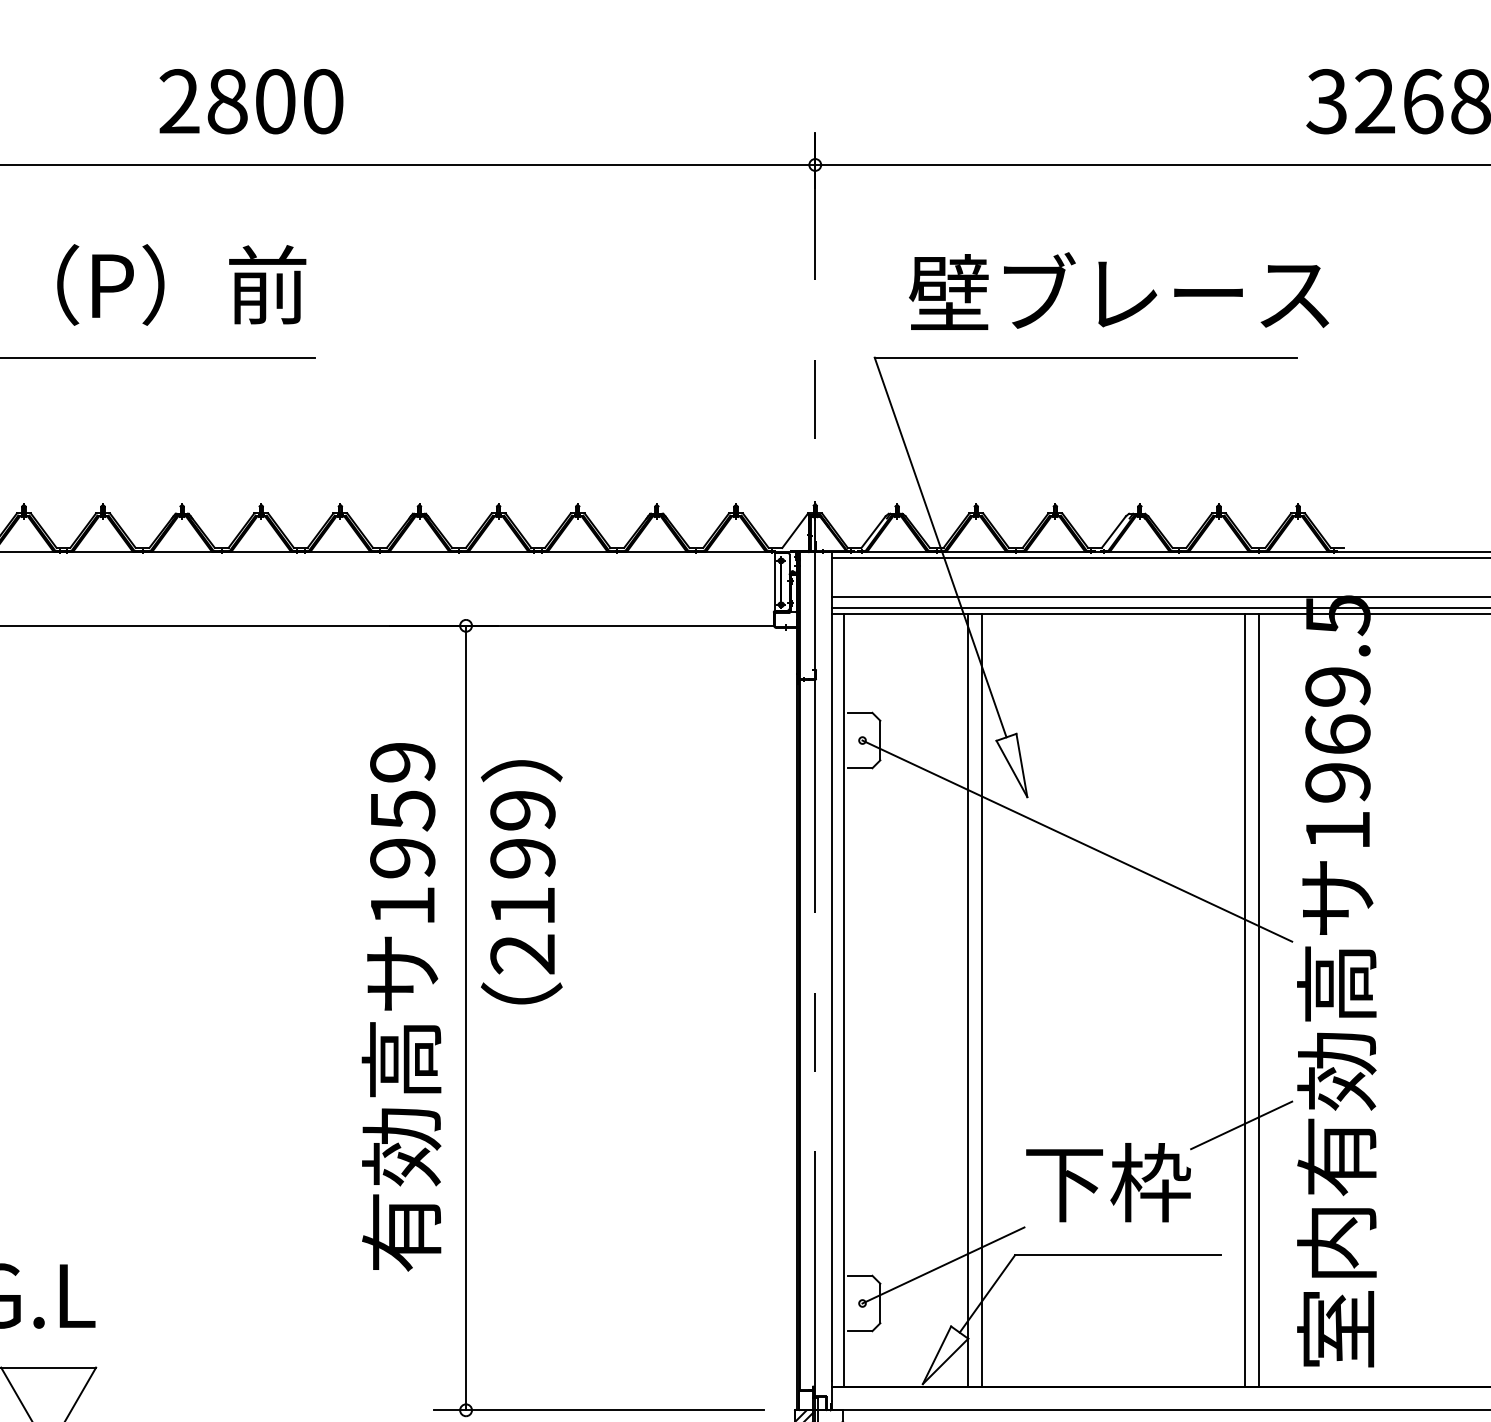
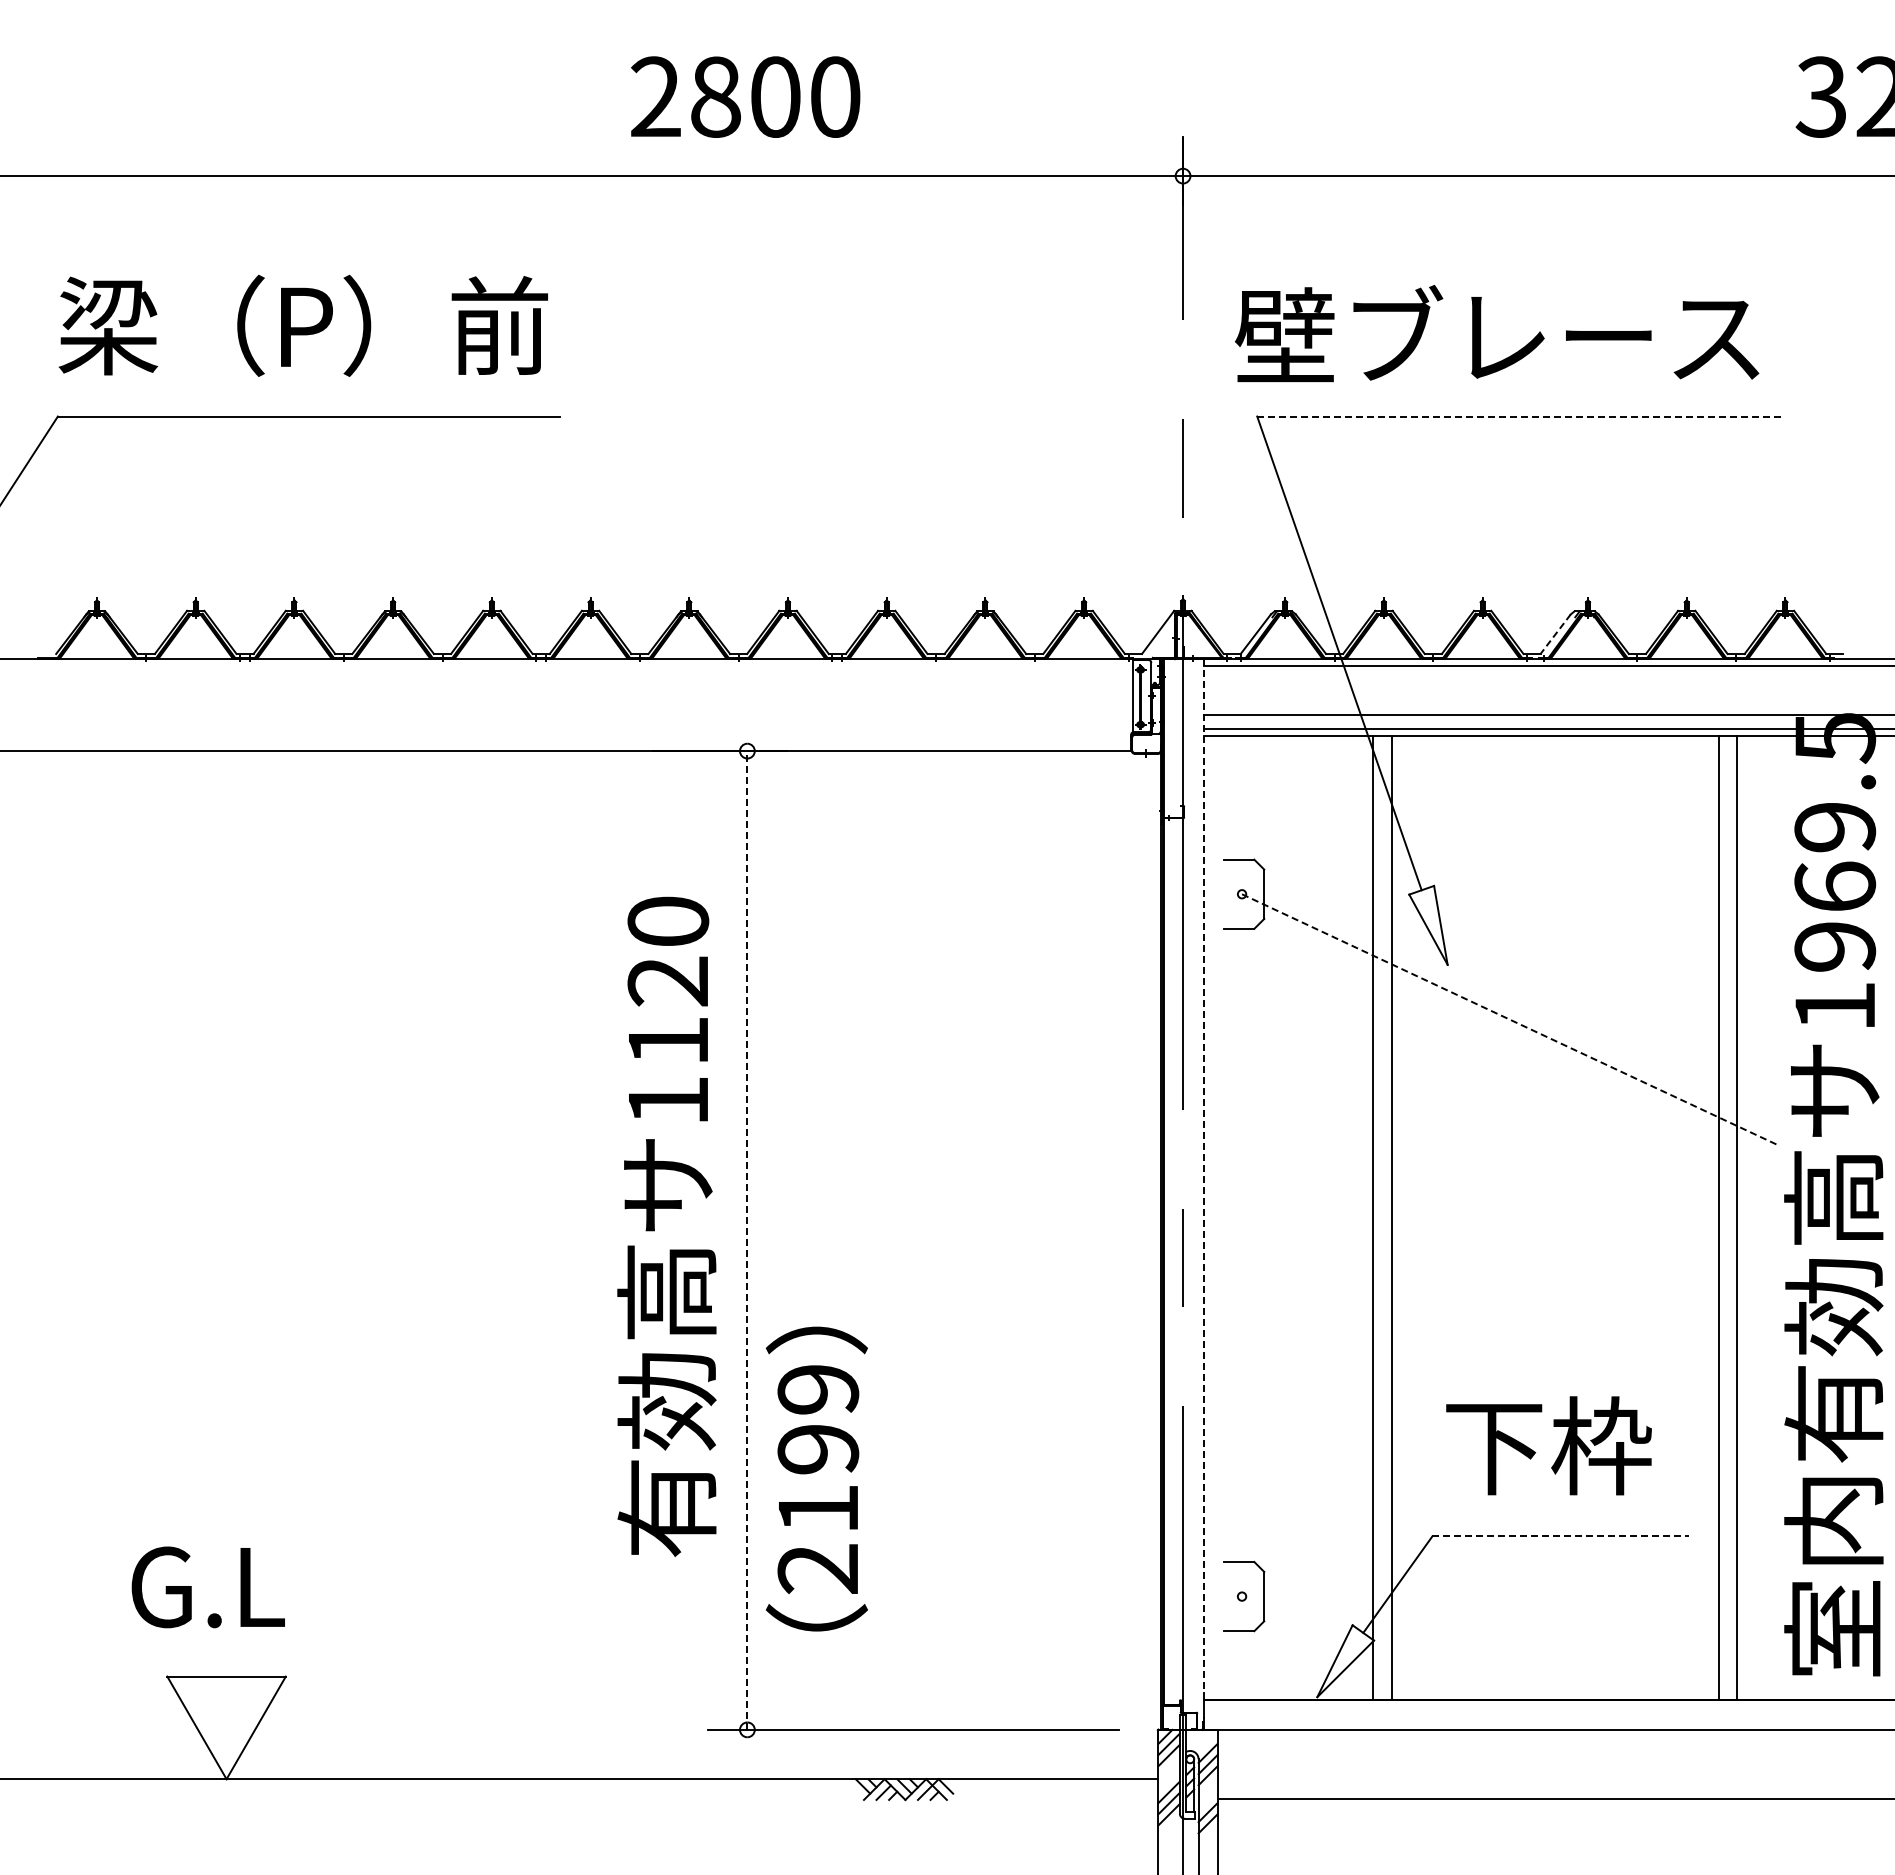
text: (251, 101) -> (745, 96), moved
text: (1119, 291) -> (1497, 333), moved
line: (1085, 357) -> (1520, 416), solid -> dashed
line: (1113, 532) -> (1555, 634), solid -> dashed
text: (402, 810) -> (668, 981), 1959 -> 1120
line: (1077, 840) -> (1510, 1019), solid -> dashed
text: (521, 881) -> (816, 1478), moved
line: (832, 966) -> (1204, 1176), solid -> dashed
line: (843, 1000) -> (1218, 1218), removed
line: (466, 1018) -> (747, 1240), solid -> dashed
line: (1242, 1125) -> (1715, 1374), removed
line: (1118, 1255) -> (1561, 1536), solid -> dashed
line: (943, 1264) -> (1343, 1548), removed

